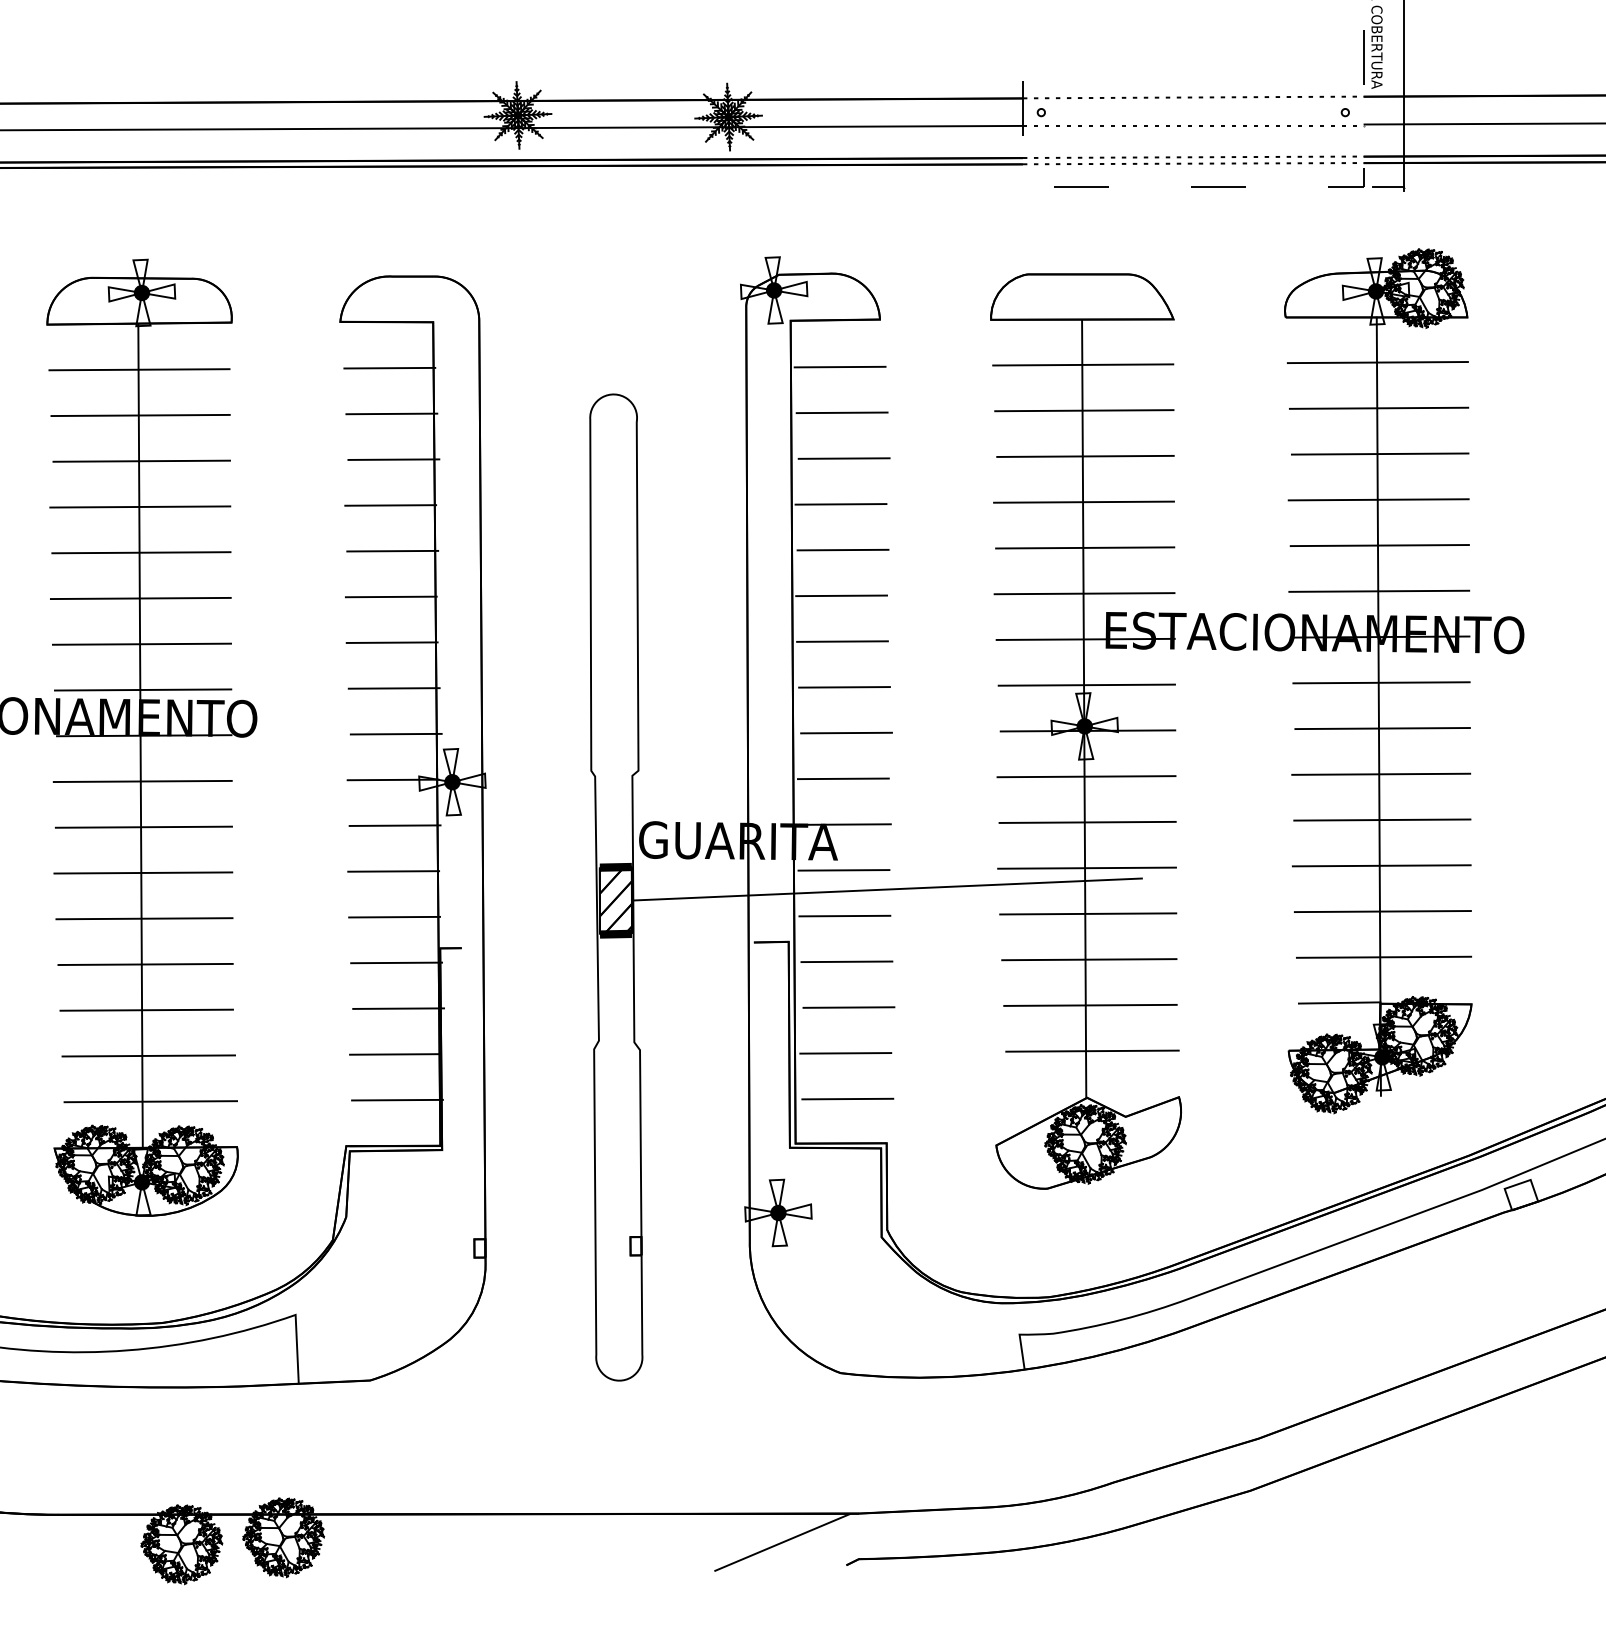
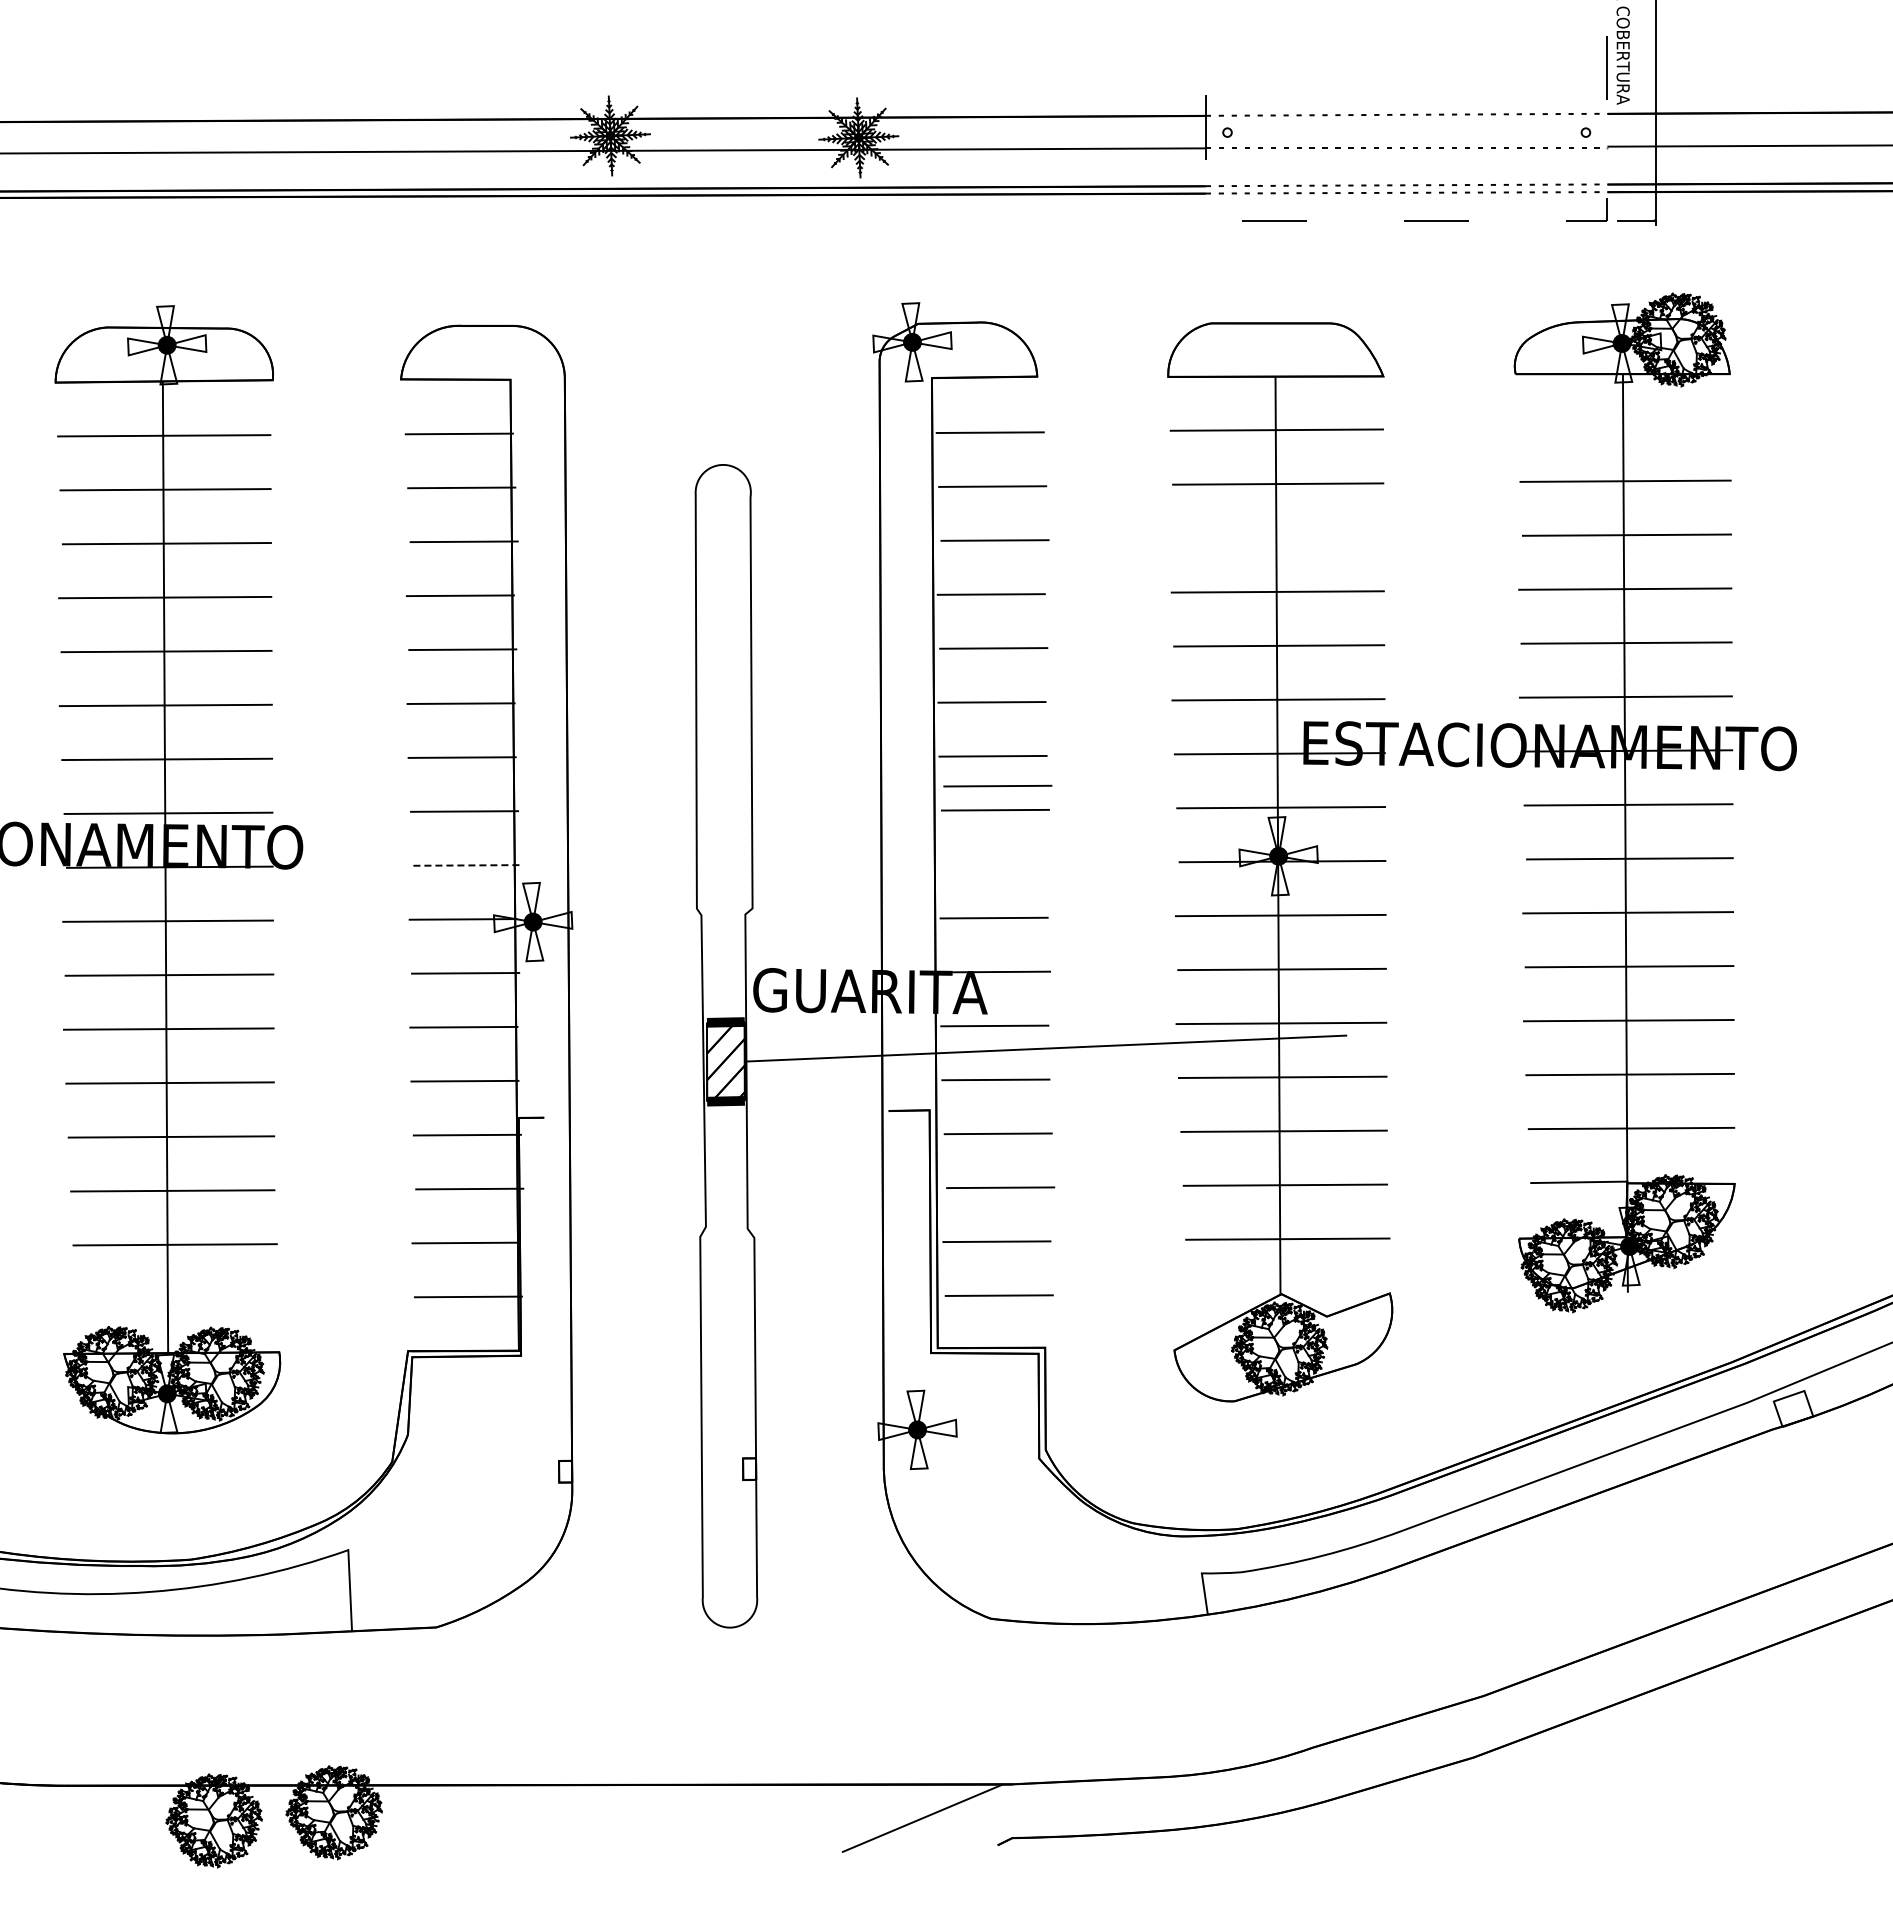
line: (1378, 361) -> (1624, 426), removed
line: (1085, 456) -> (1279, 537), removed
line: (846, 732) -> (997, 785), moved
line: (395, 734) -> (466, 865), solid -> dashed
line: (150, 1101) -> (177, 1298), removed

